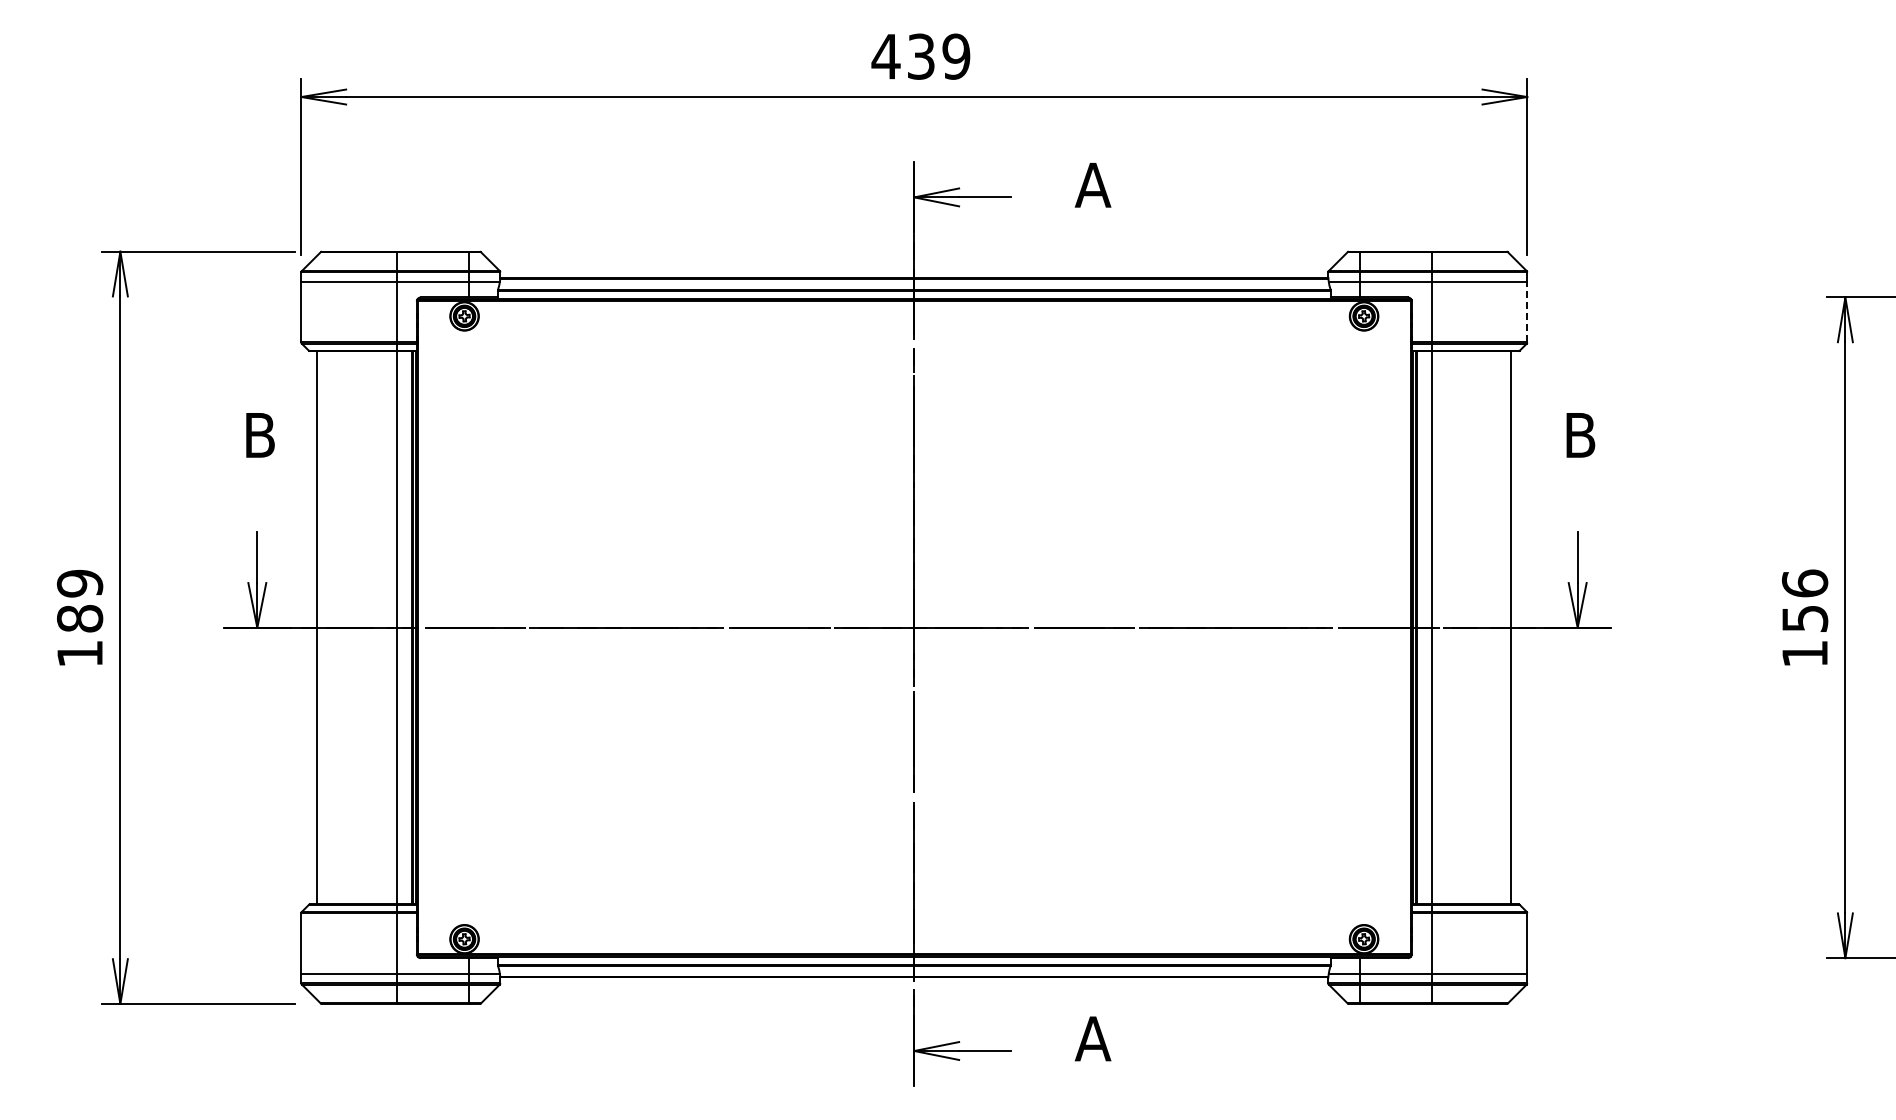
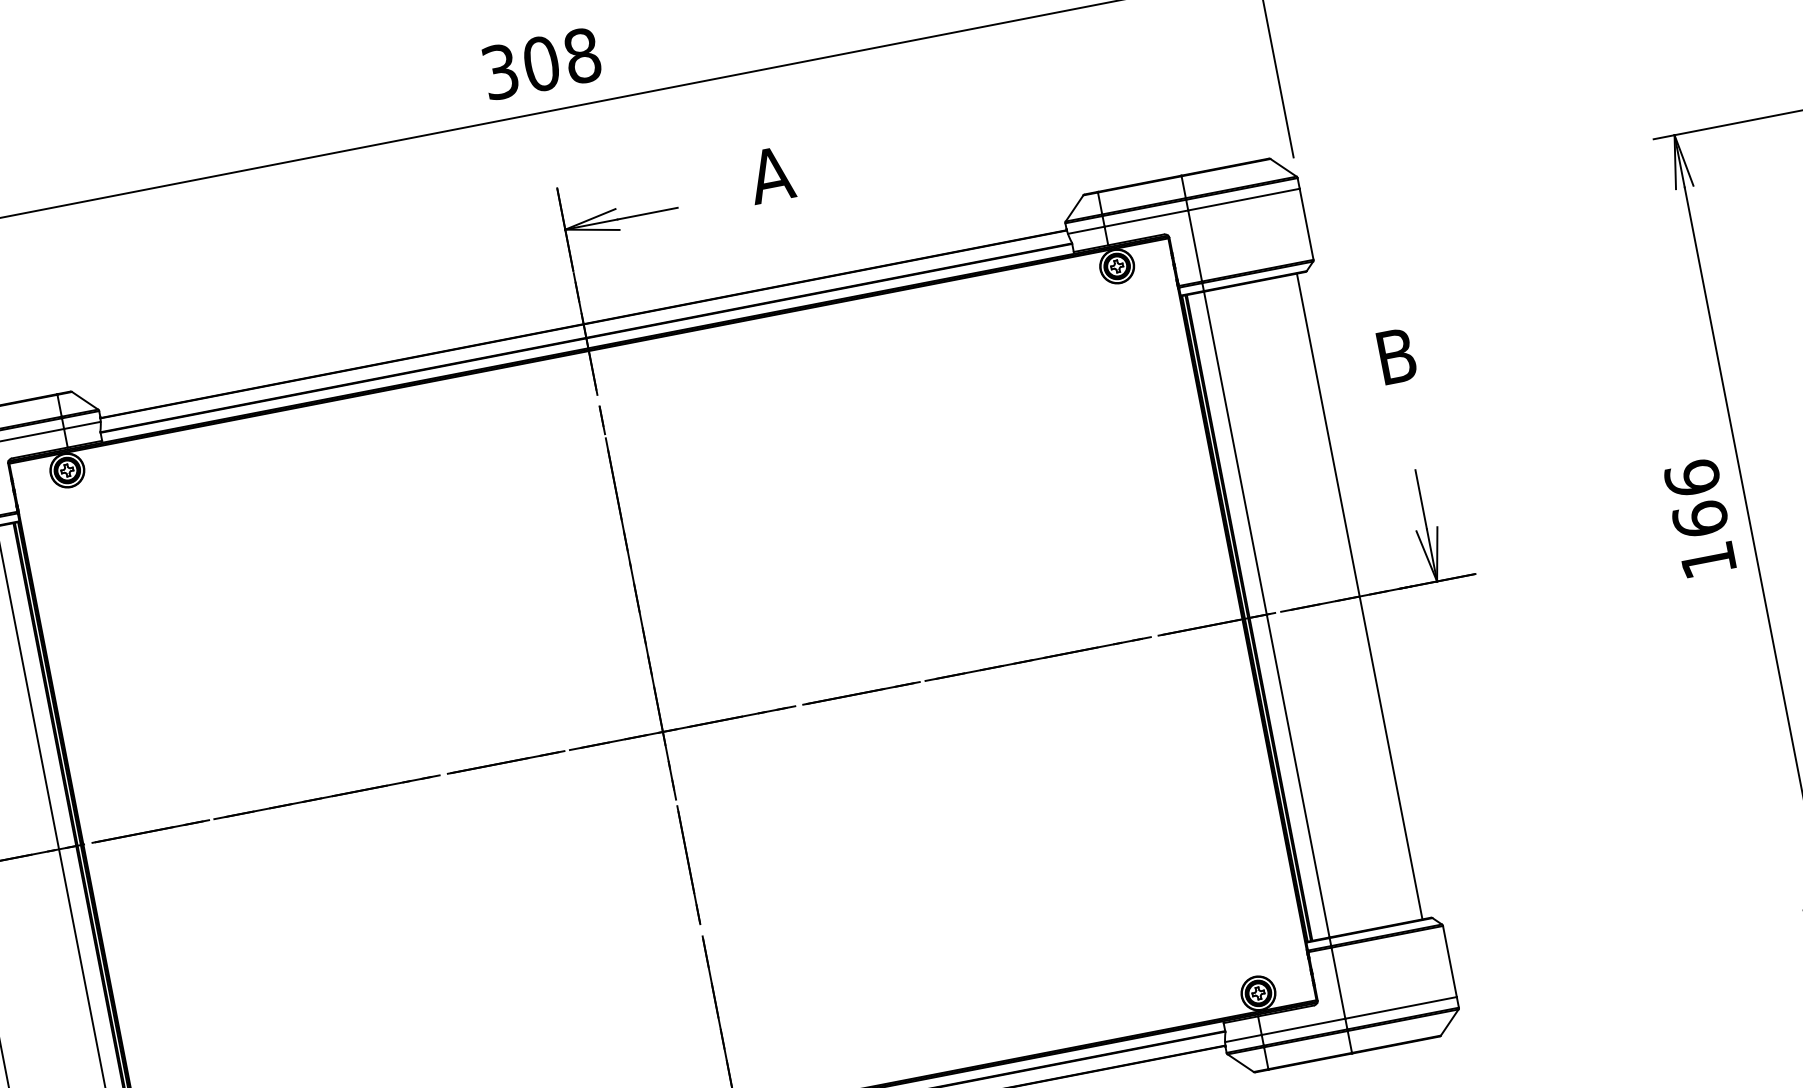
text: (920, 56) -> (540, 63), 439 -> 308
line: (1527, 311) -> (1306, 223), dashed -> solid
text: (1805, 618) -> (1700, 518), 156 -> 166

